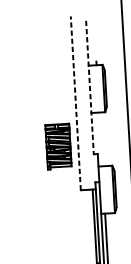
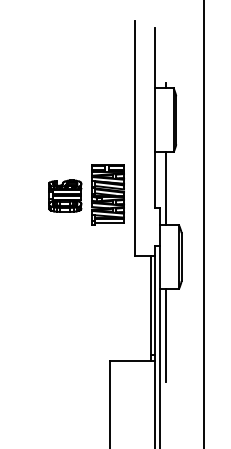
line: (89, 88) -> (154, 118), dashed -> solid
line: (75, 103) -> (134, 138), dashed -> solid
line: (100, 139) -> (165, 188), added
part: (27, 148) -> (65, 195), added

